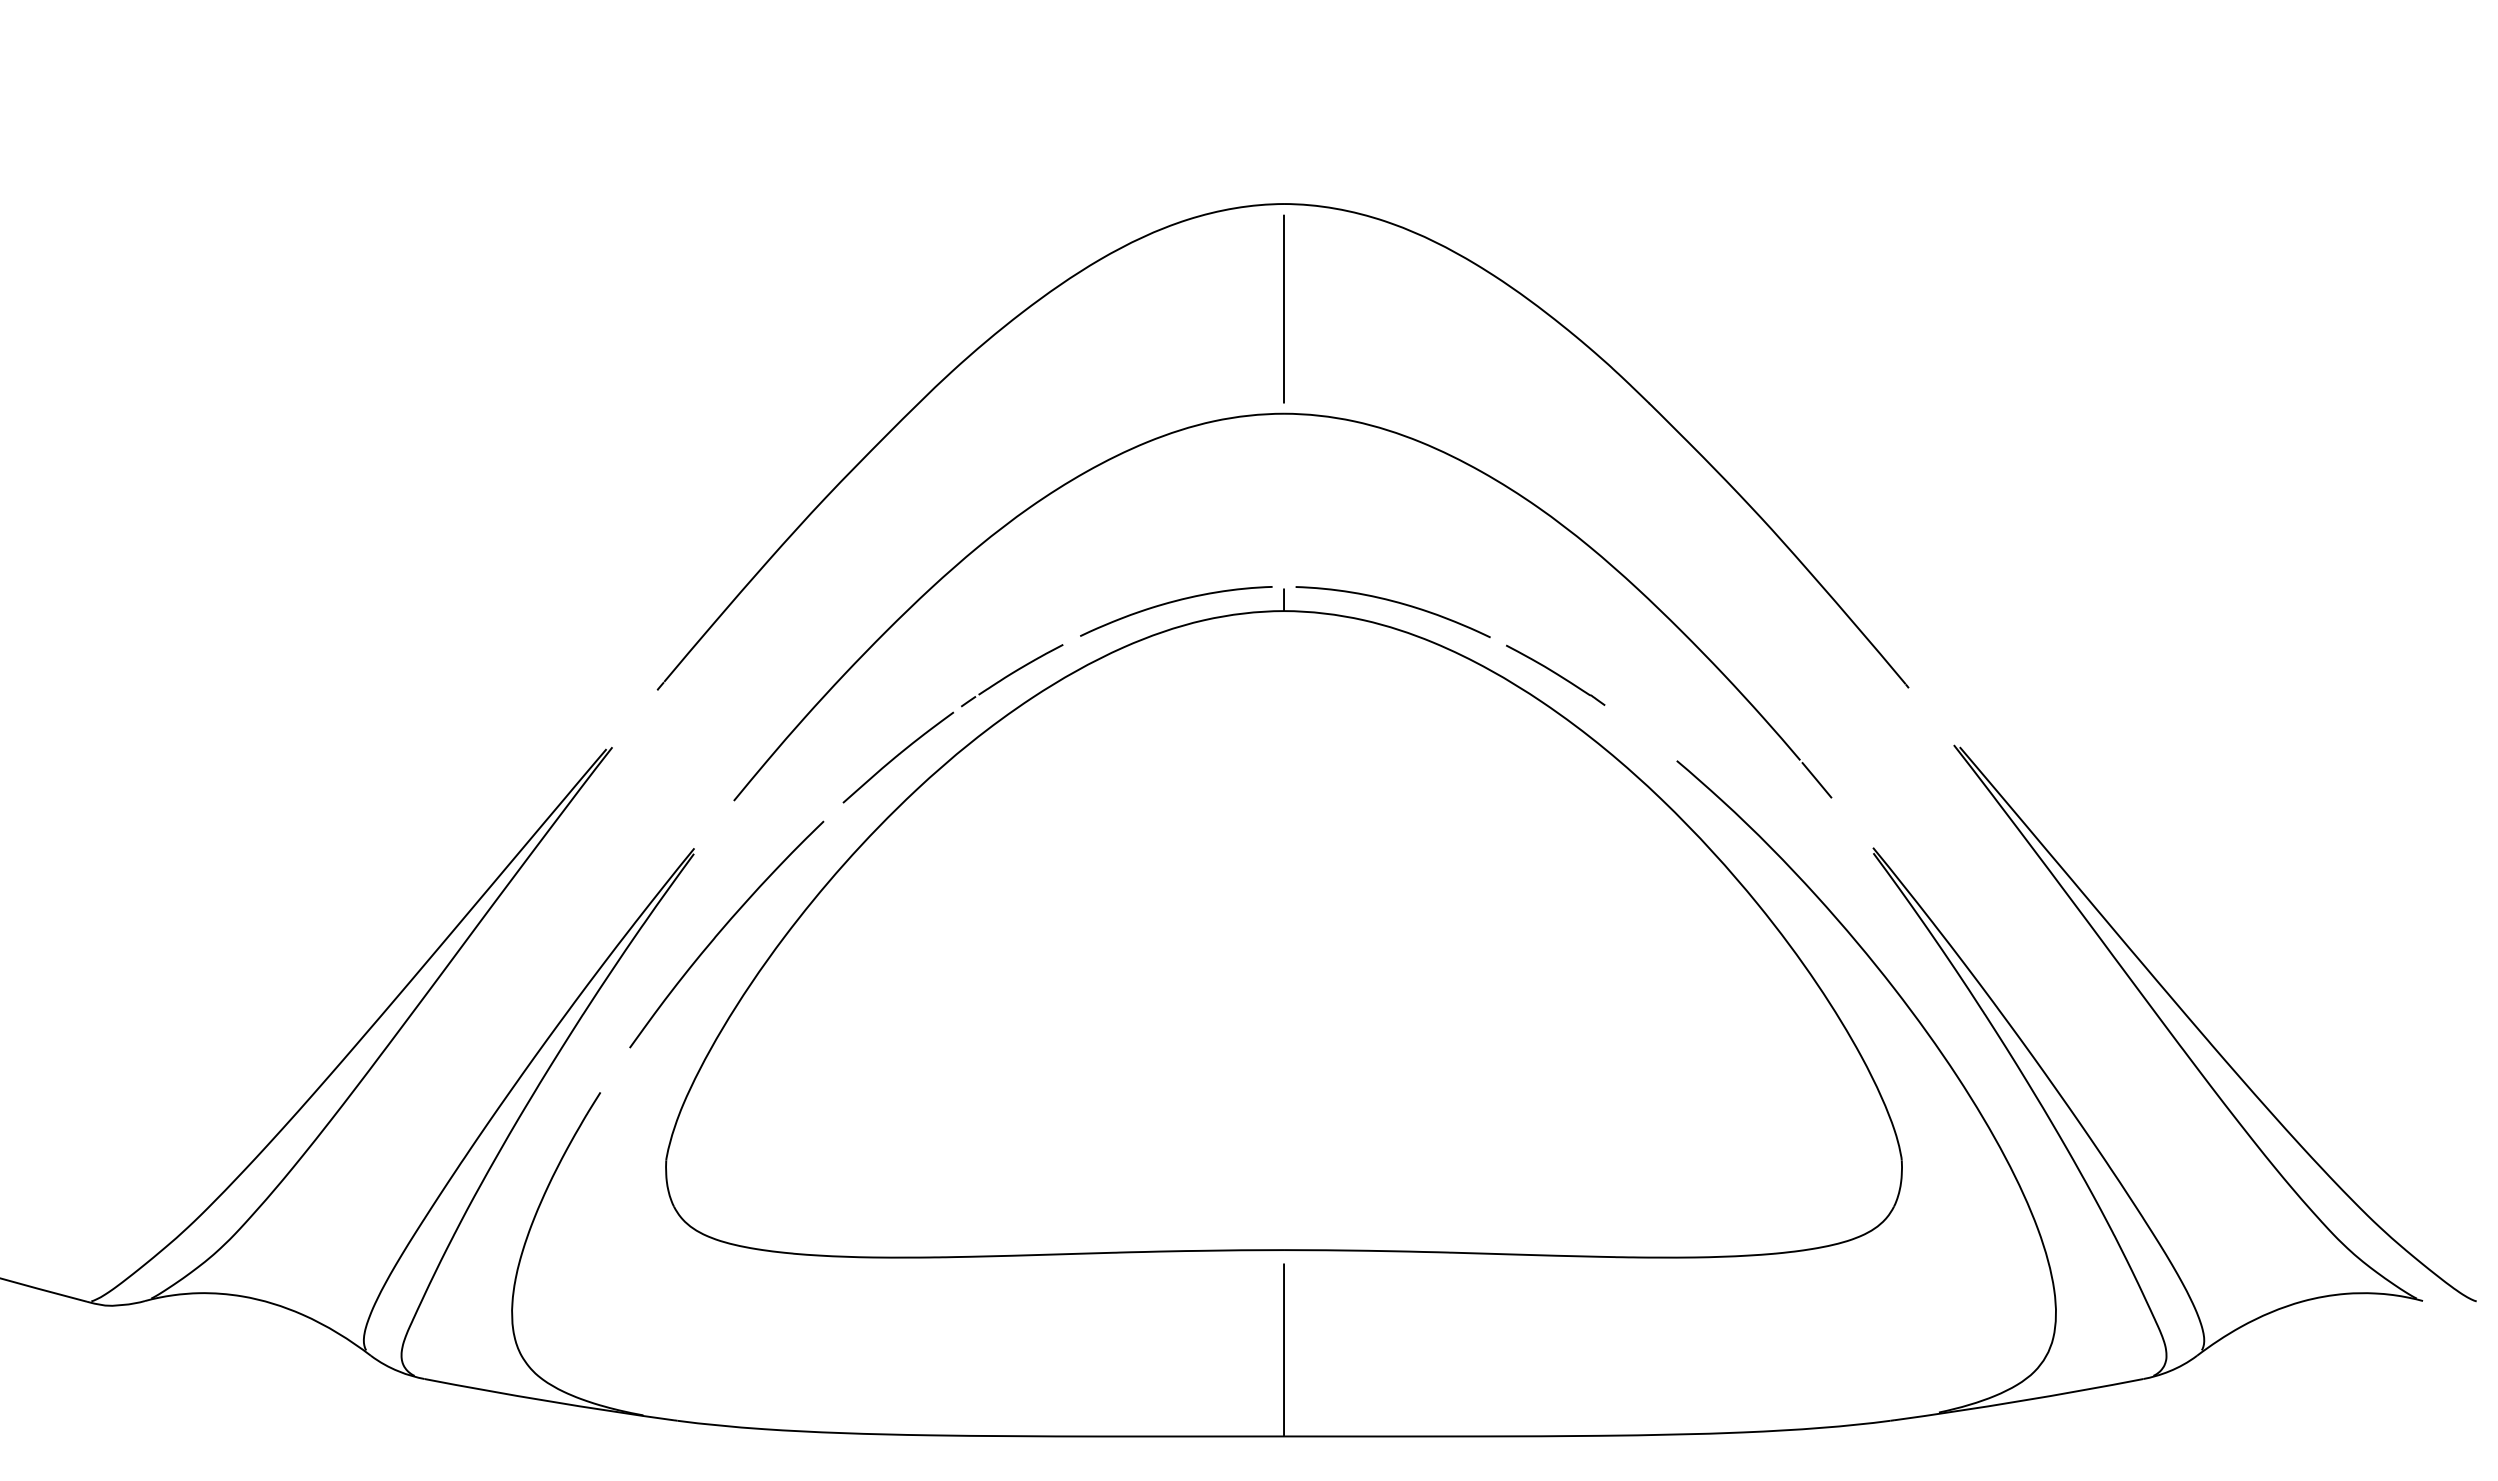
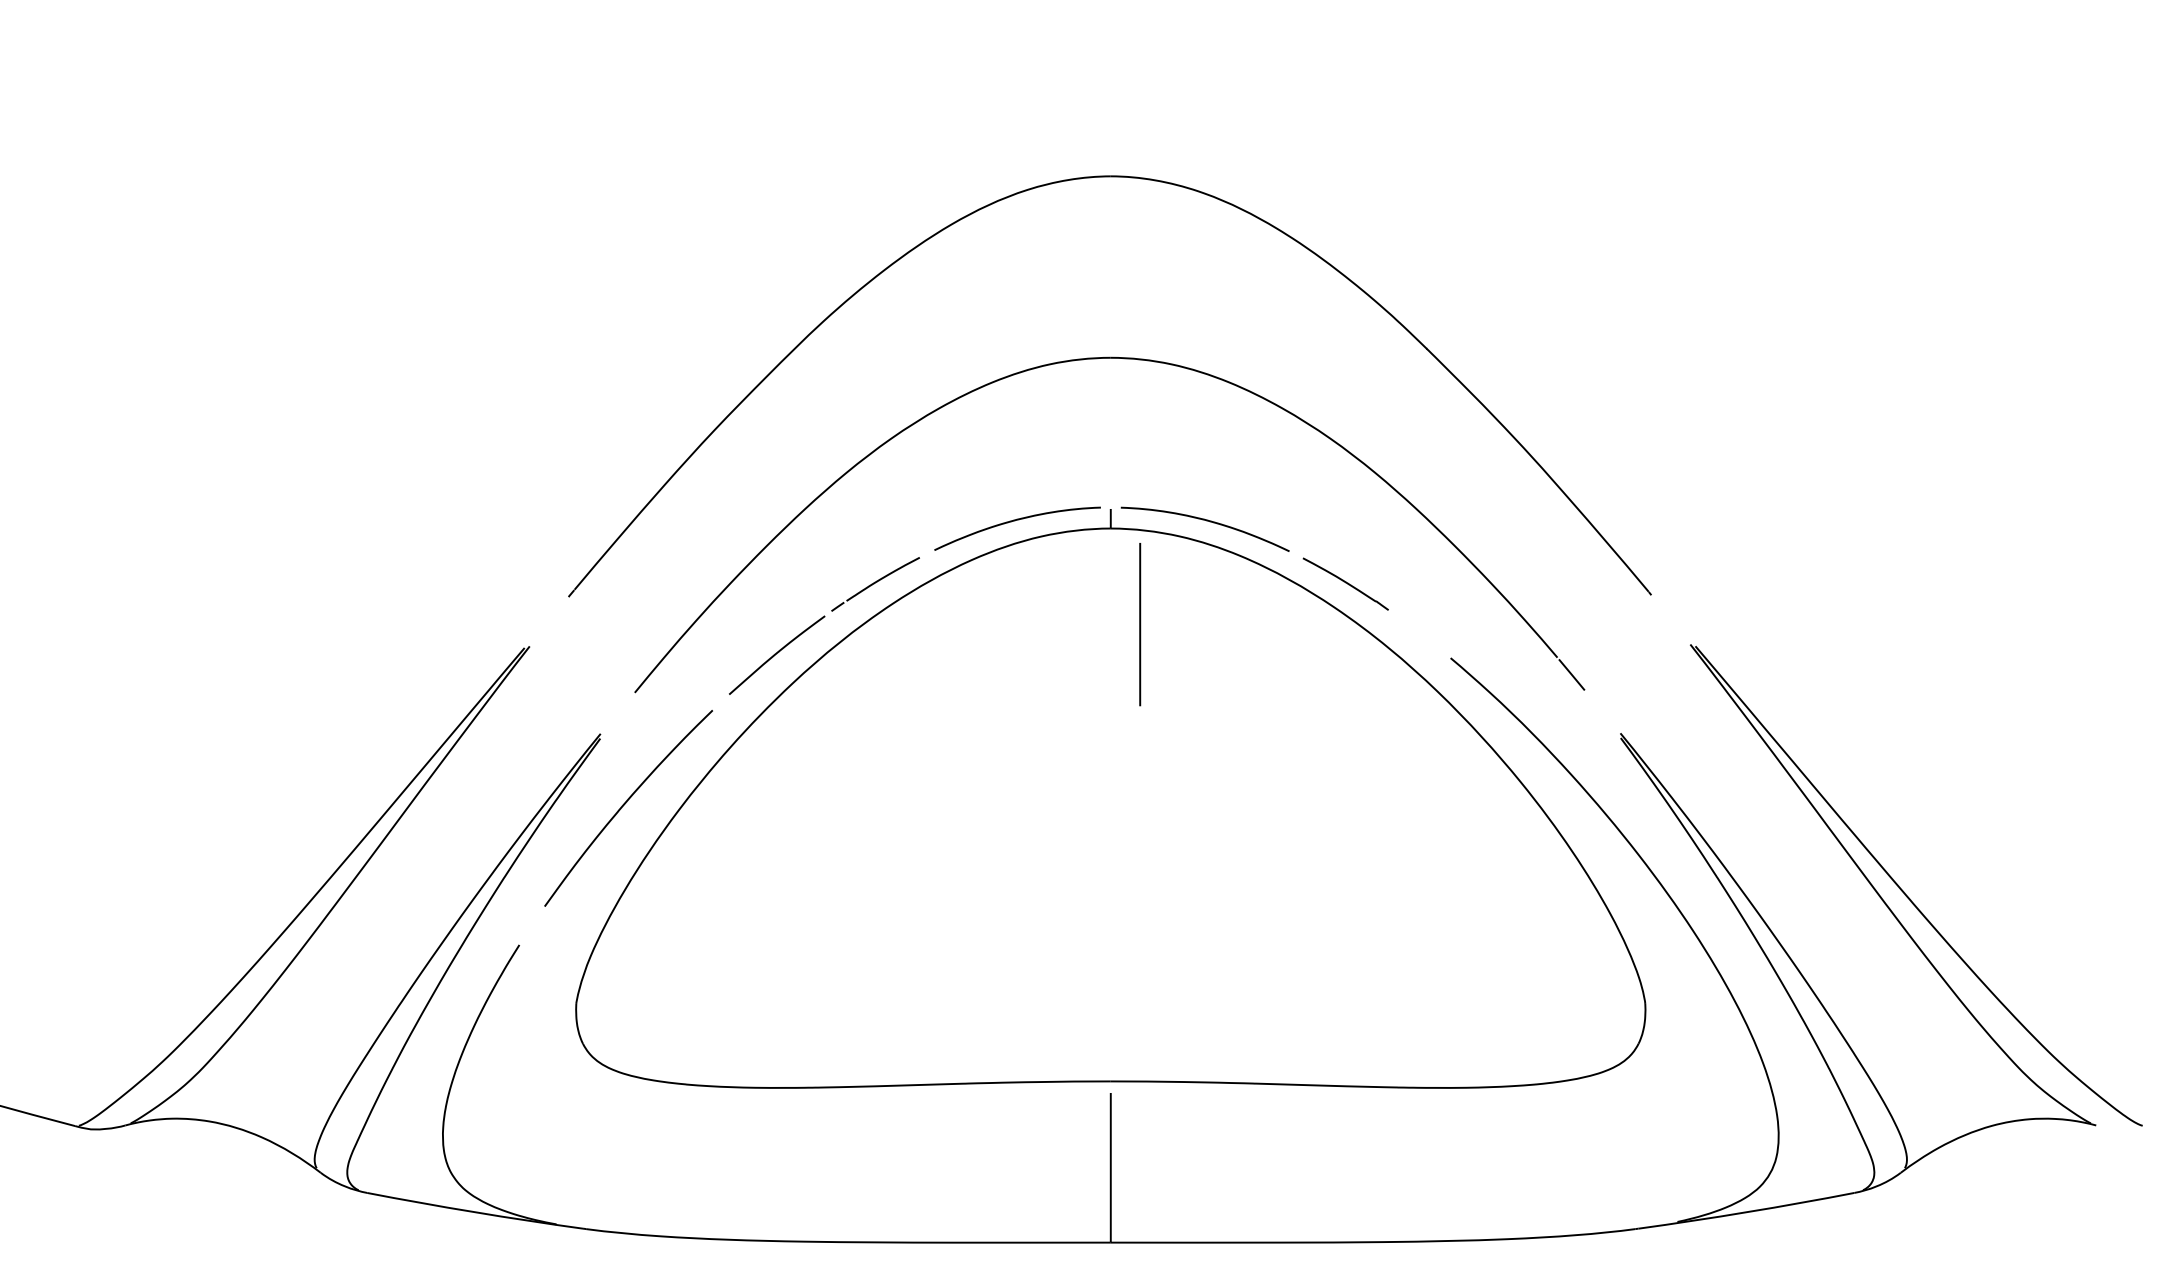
line: (1283, 308) -> (1139, 624), moved

